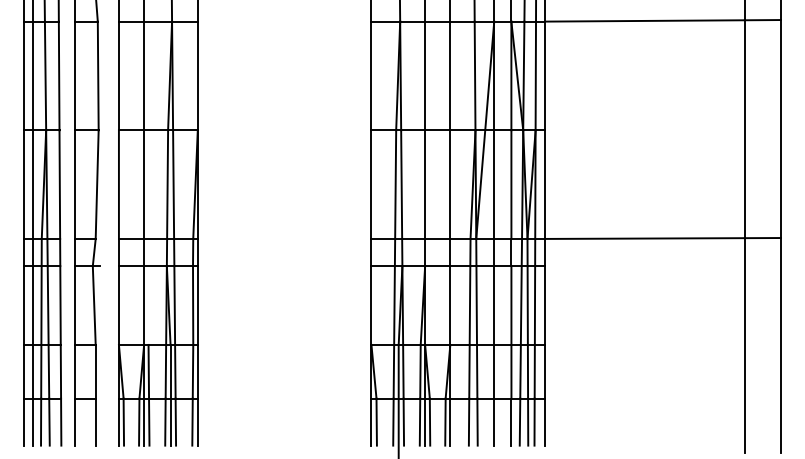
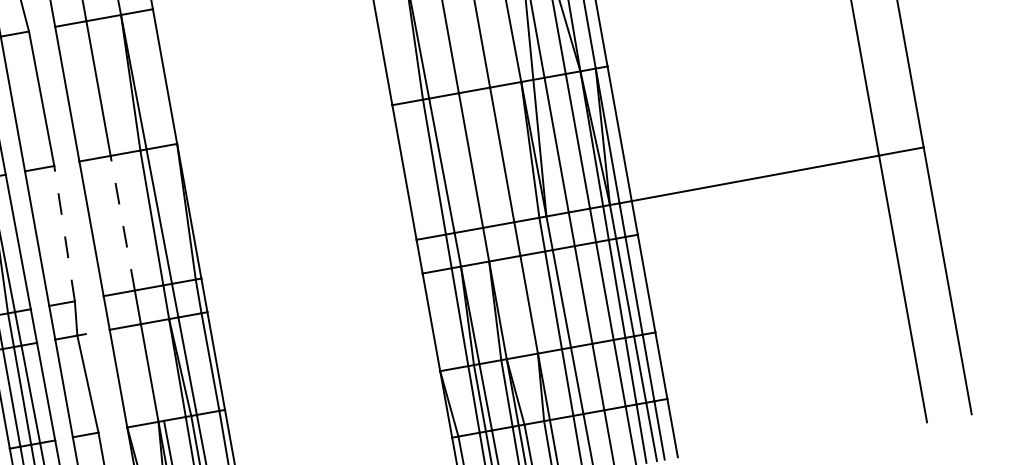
line: (97, 184) -> (64, 233), solid -> dashed
line: (144, 184) -> (123, 222), solid -> dashed

